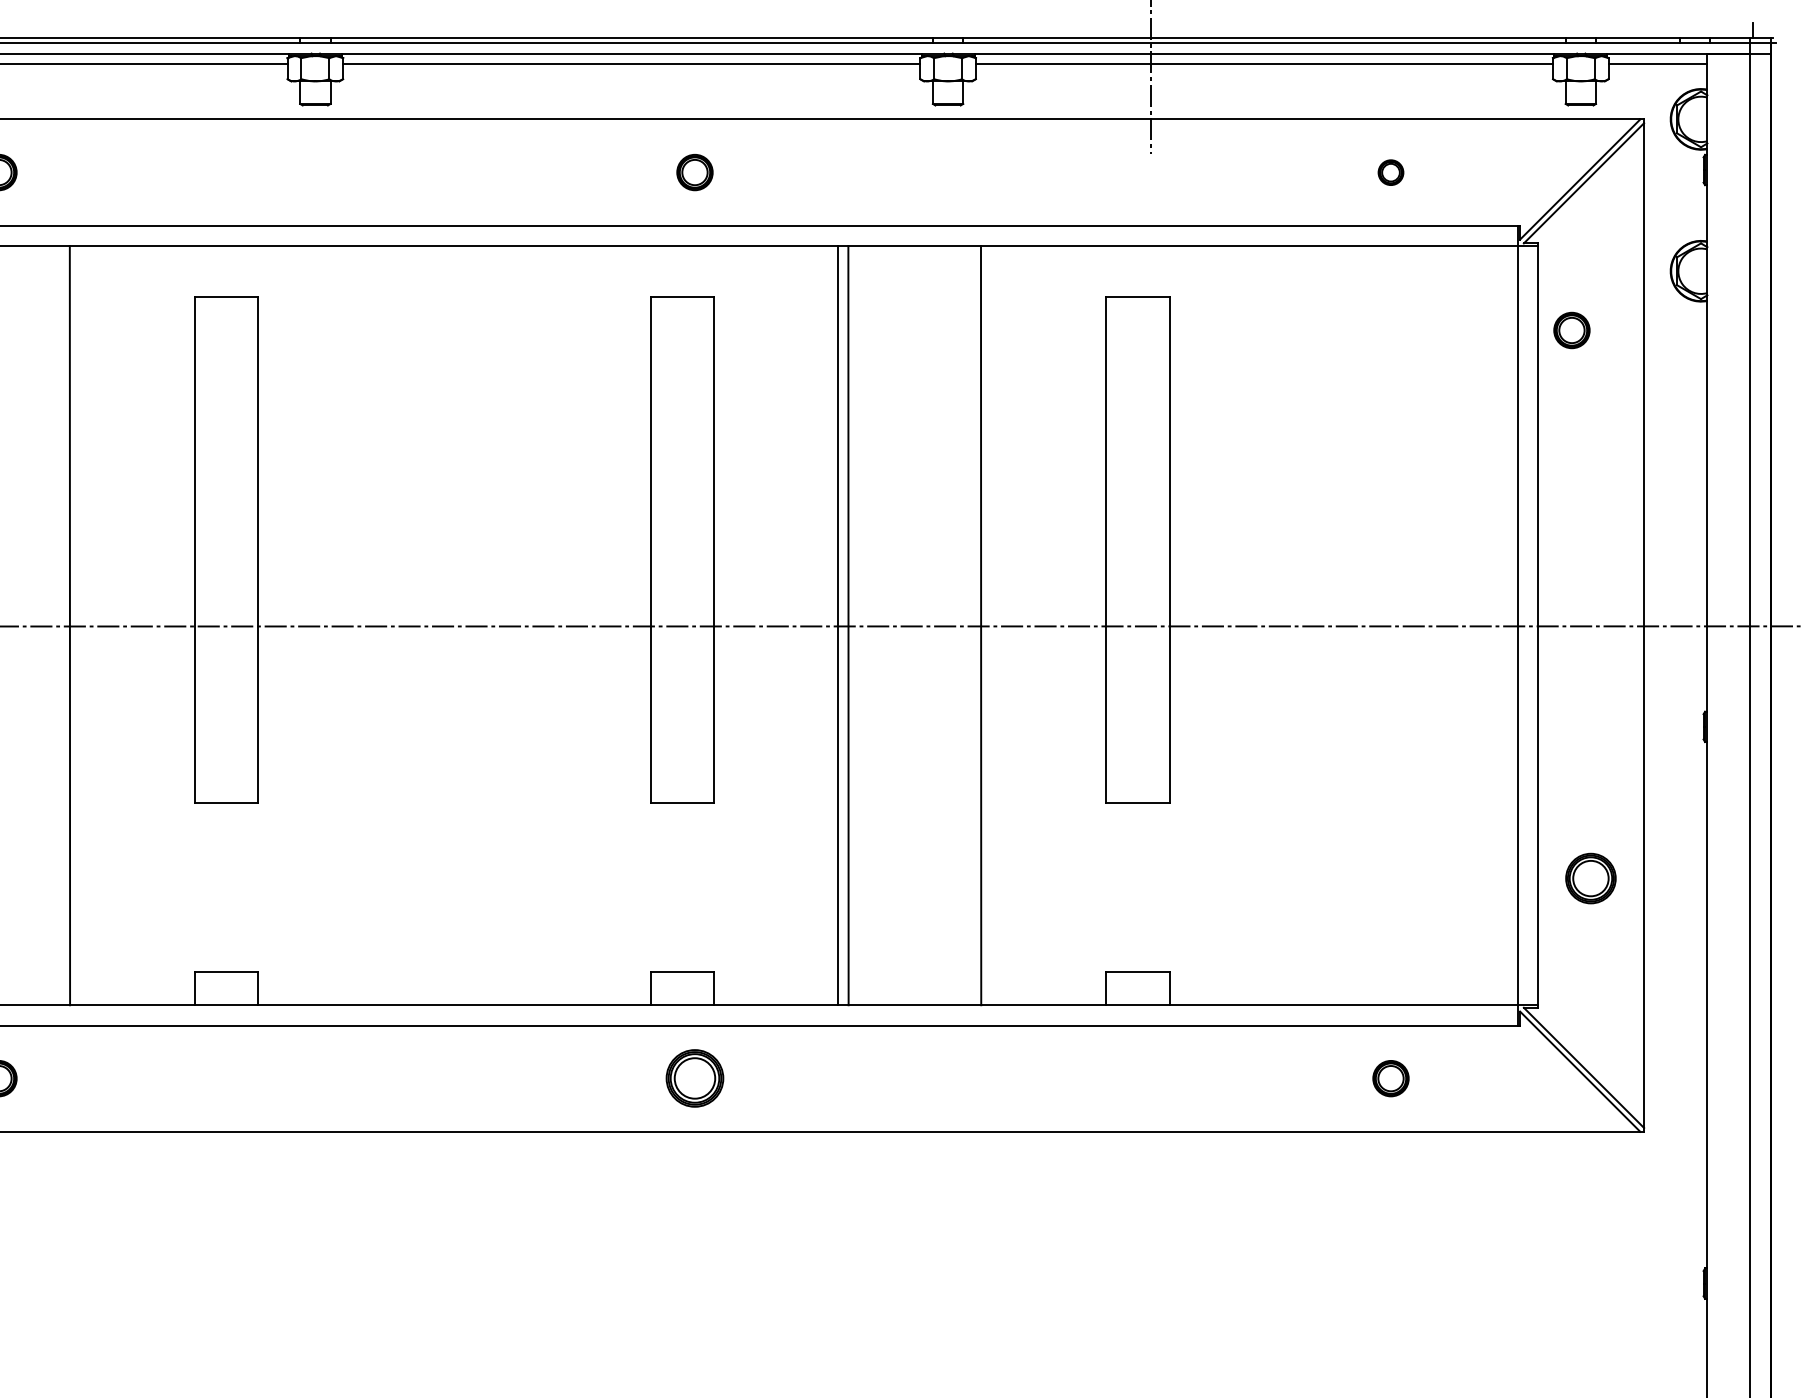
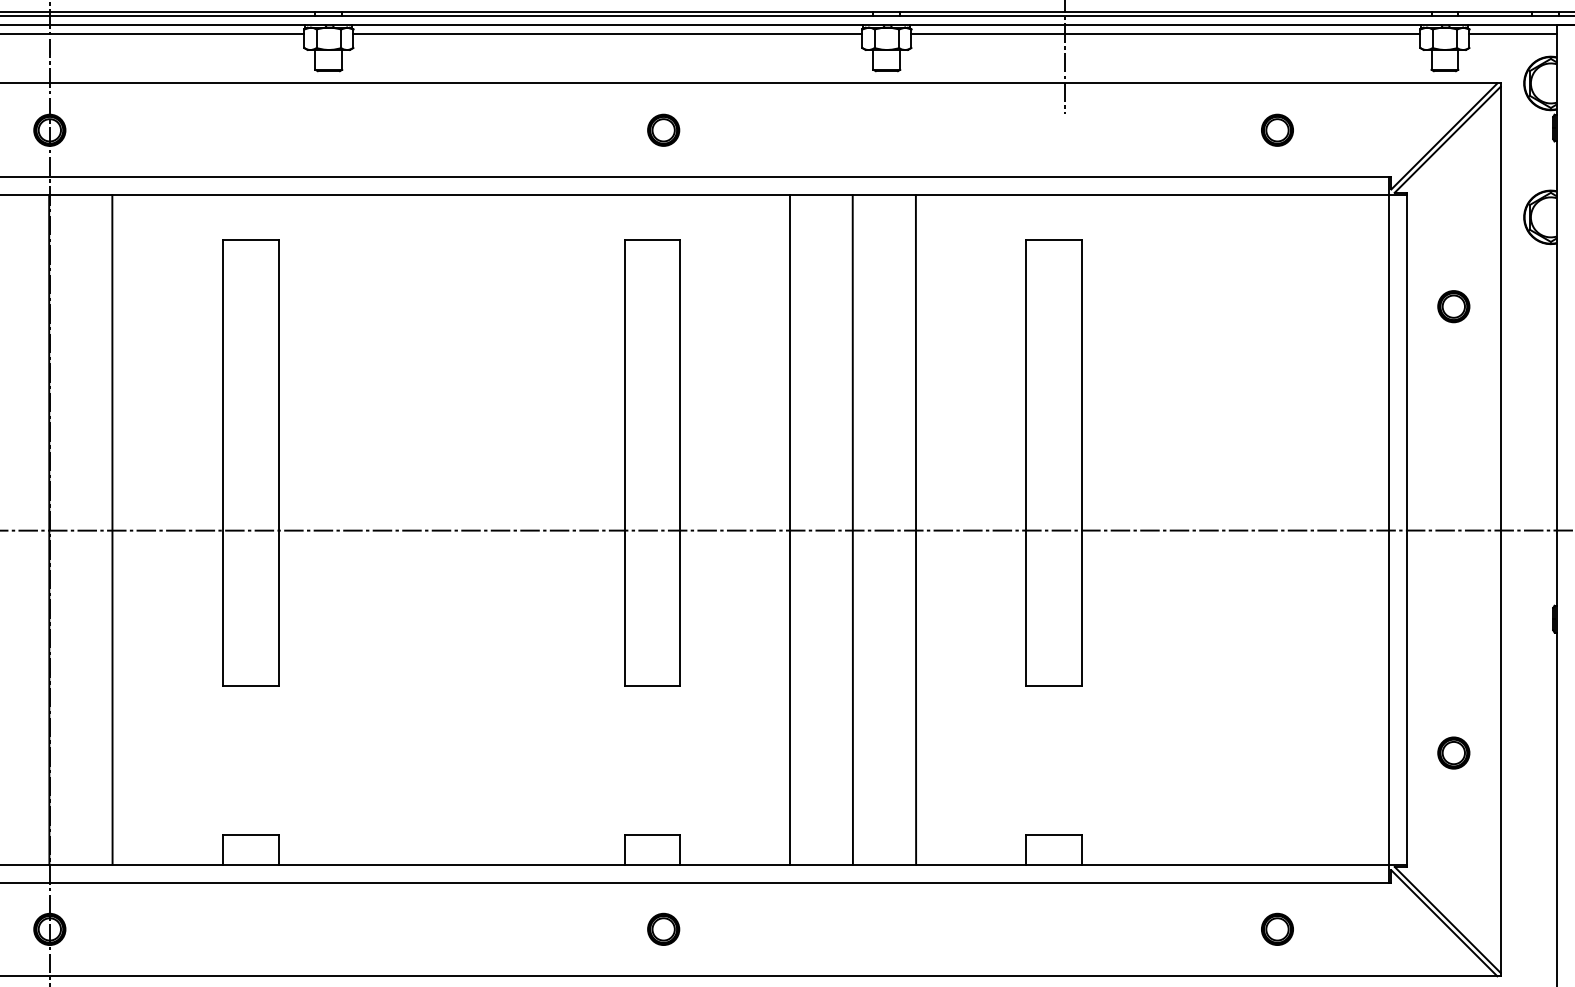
part: (1390, 172) -> (1277, 130), size x1.43
part: (1571, 330) -> (1453, 306), moved
line: (848, 625) -> (852, 529), moved
part: (1590, 878) -> (1453, 752), size x0.71
part: (694, 1078) -> (663, 929), size x0.62

